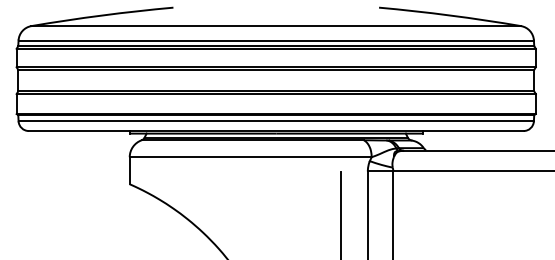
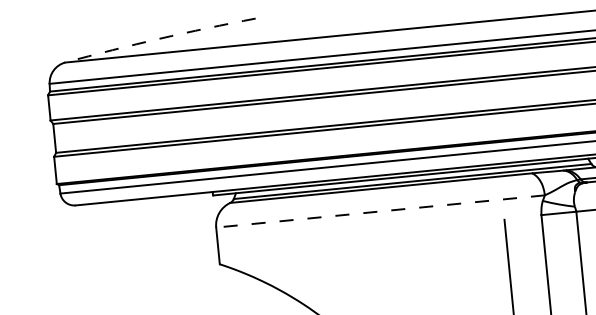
arc: (102, 15) -> (160, 38), solid -> dashed
line: (250, 157) -> (380, 211), solid -> dashed

